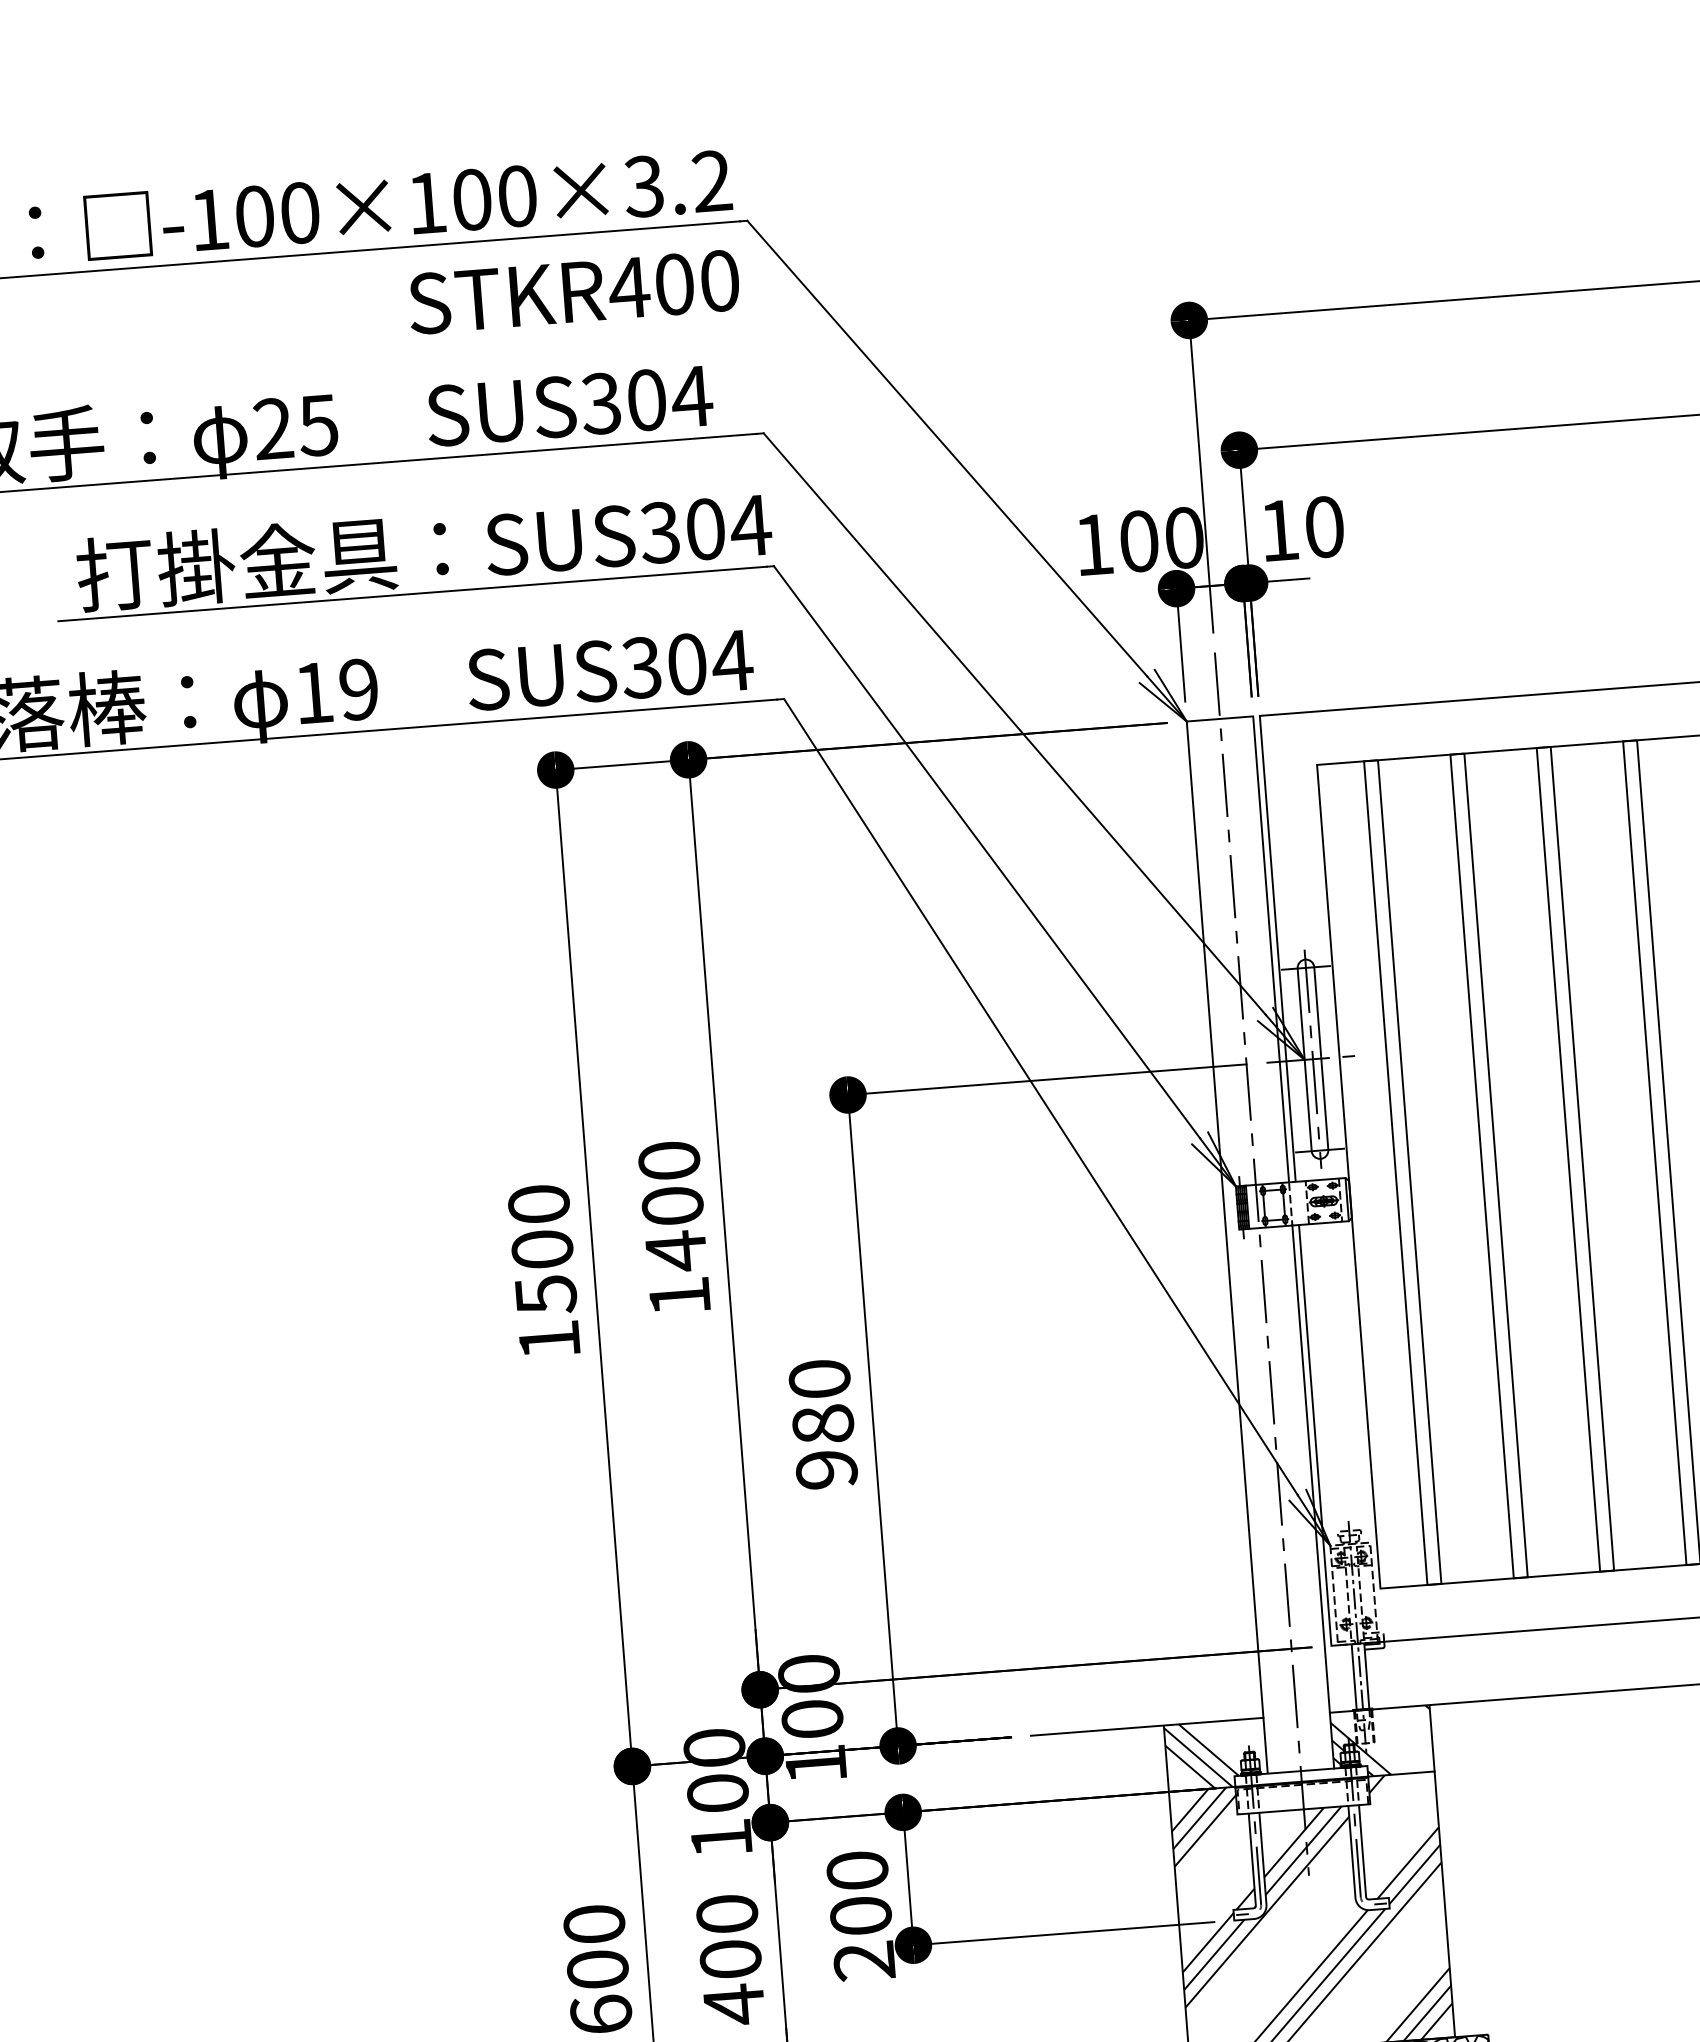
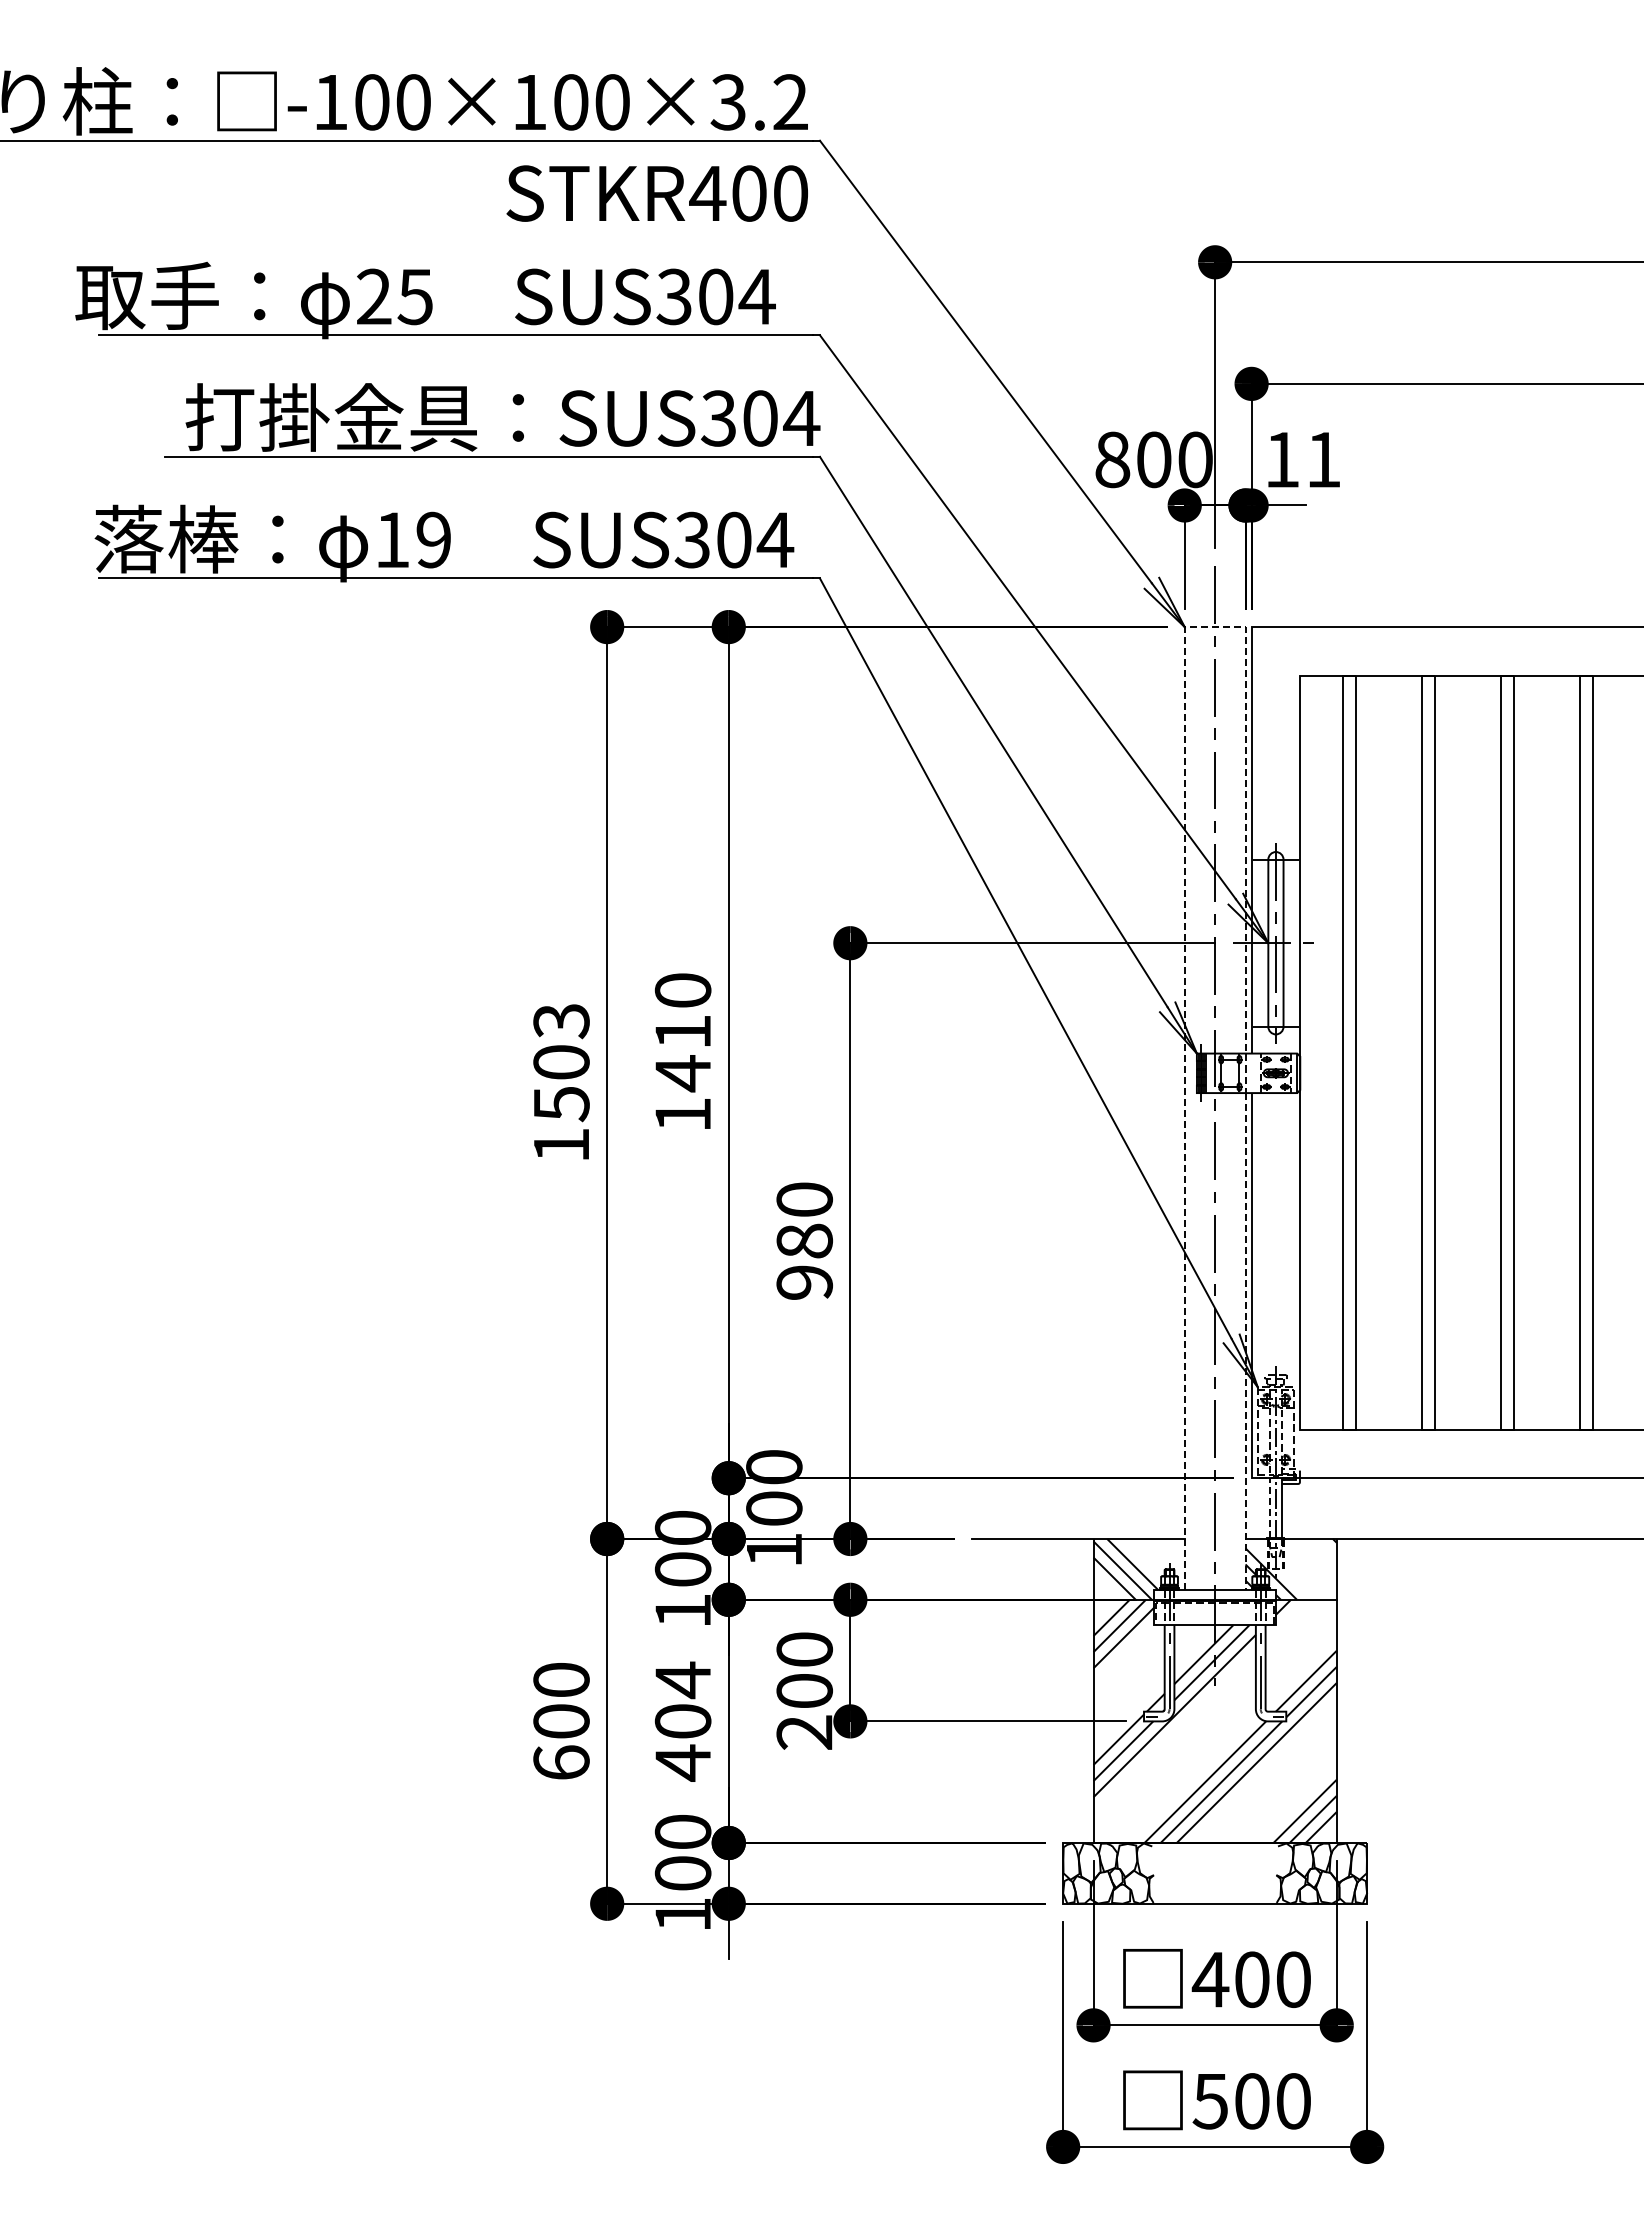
text: (1324, 526) -> (1323, 459), 10 -> 11
text: (1093, 544) -> (1112, 459), 100 -> 800
line: (1206, 979) -> (1184, 863), solid -> dashed
text: (539, 1204) -> (561, 1021), 1500 -> 1503
text: (672, 1205) -> (682, 1031), 1400 -> 1410
line: (1313, 1496) -> (1245, 1341), solid -> dashed
line: (1354, 1677) -> (1270, 1508), solid -> dashed
text: (726, 1914) -> (682, 1680), 400 -> 404

